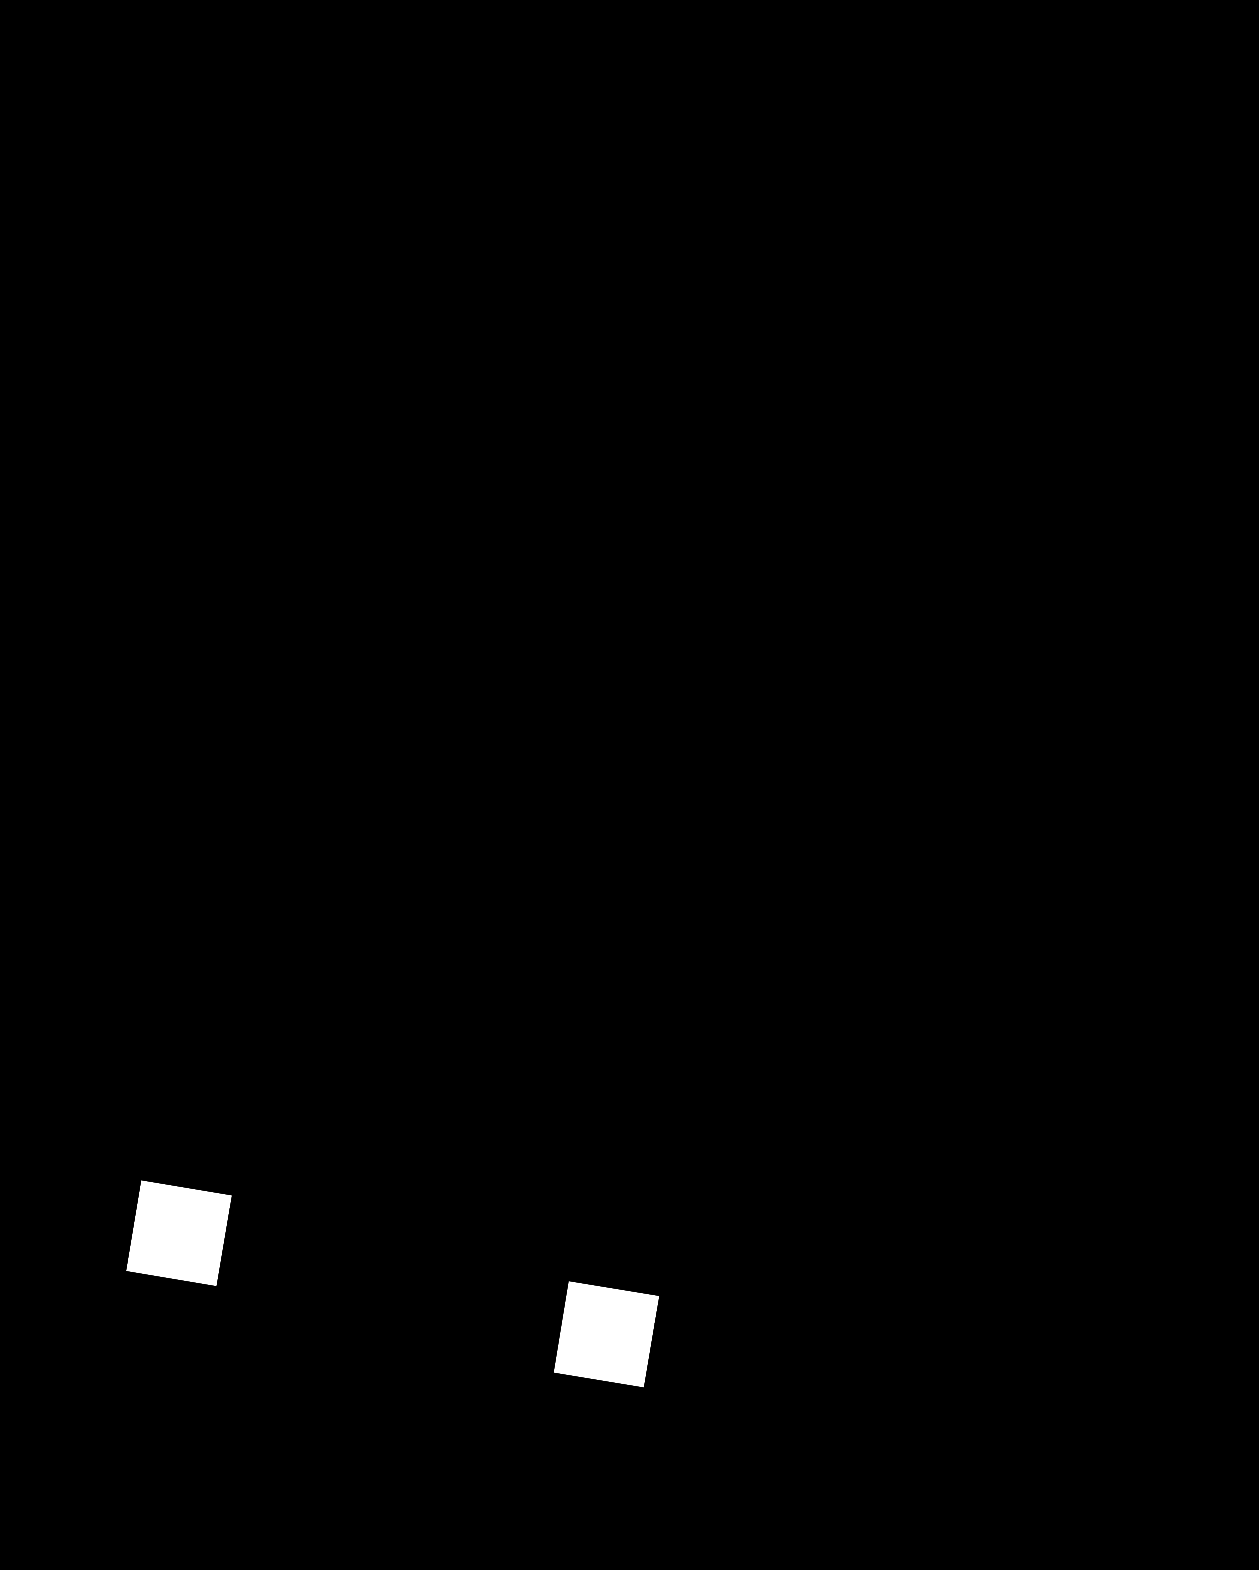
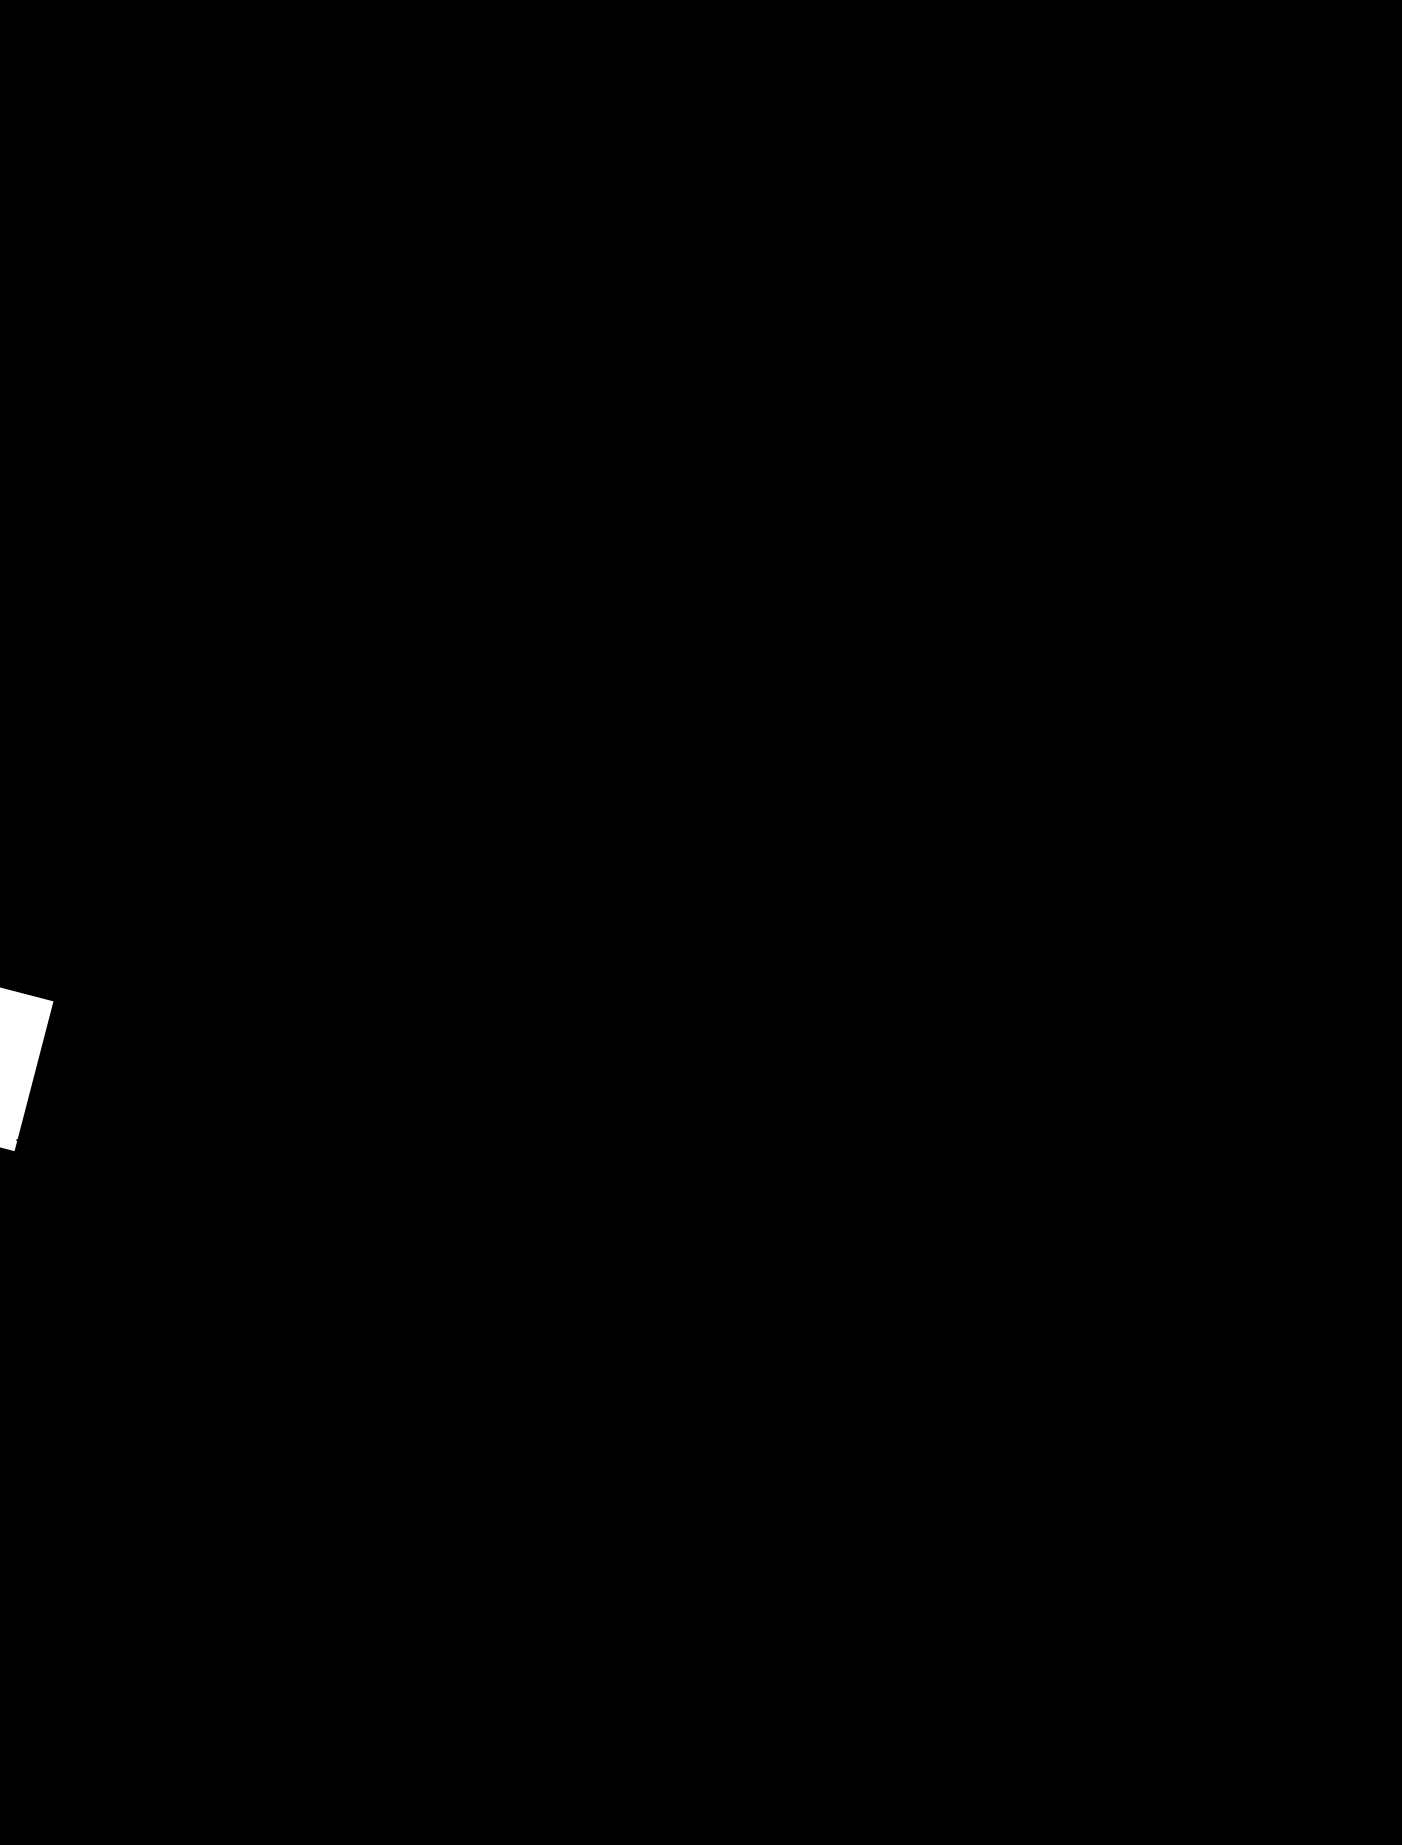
fill: (178, 1232) -> (298, 1496), added
fill: (606, 1333) -> (804, 1615), added

